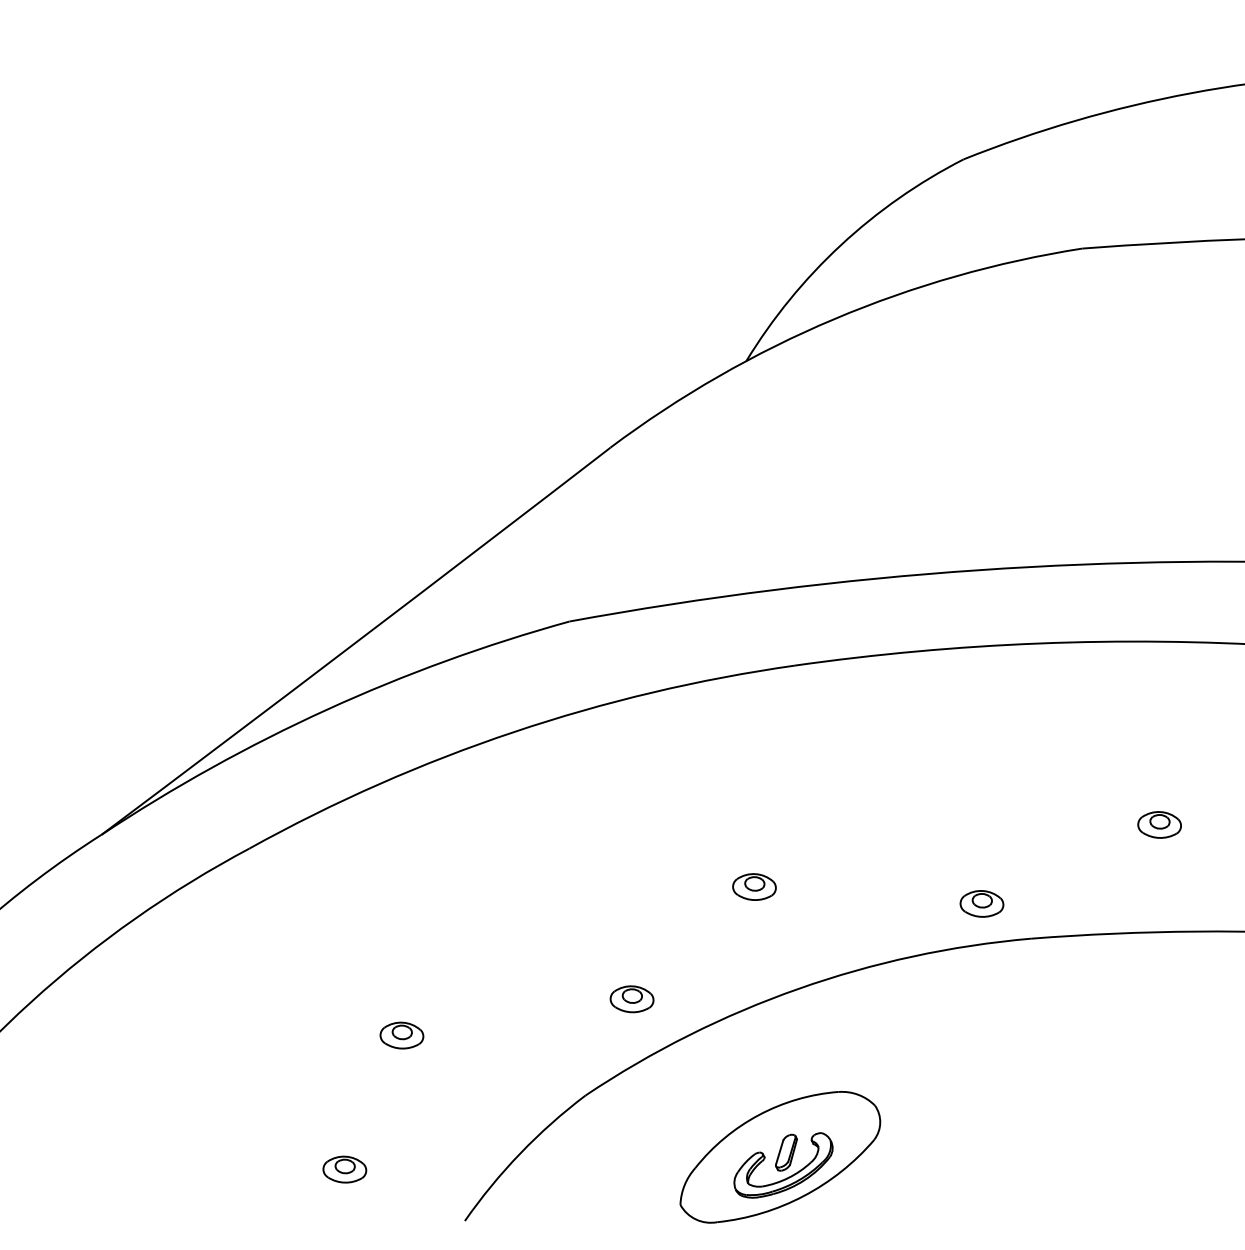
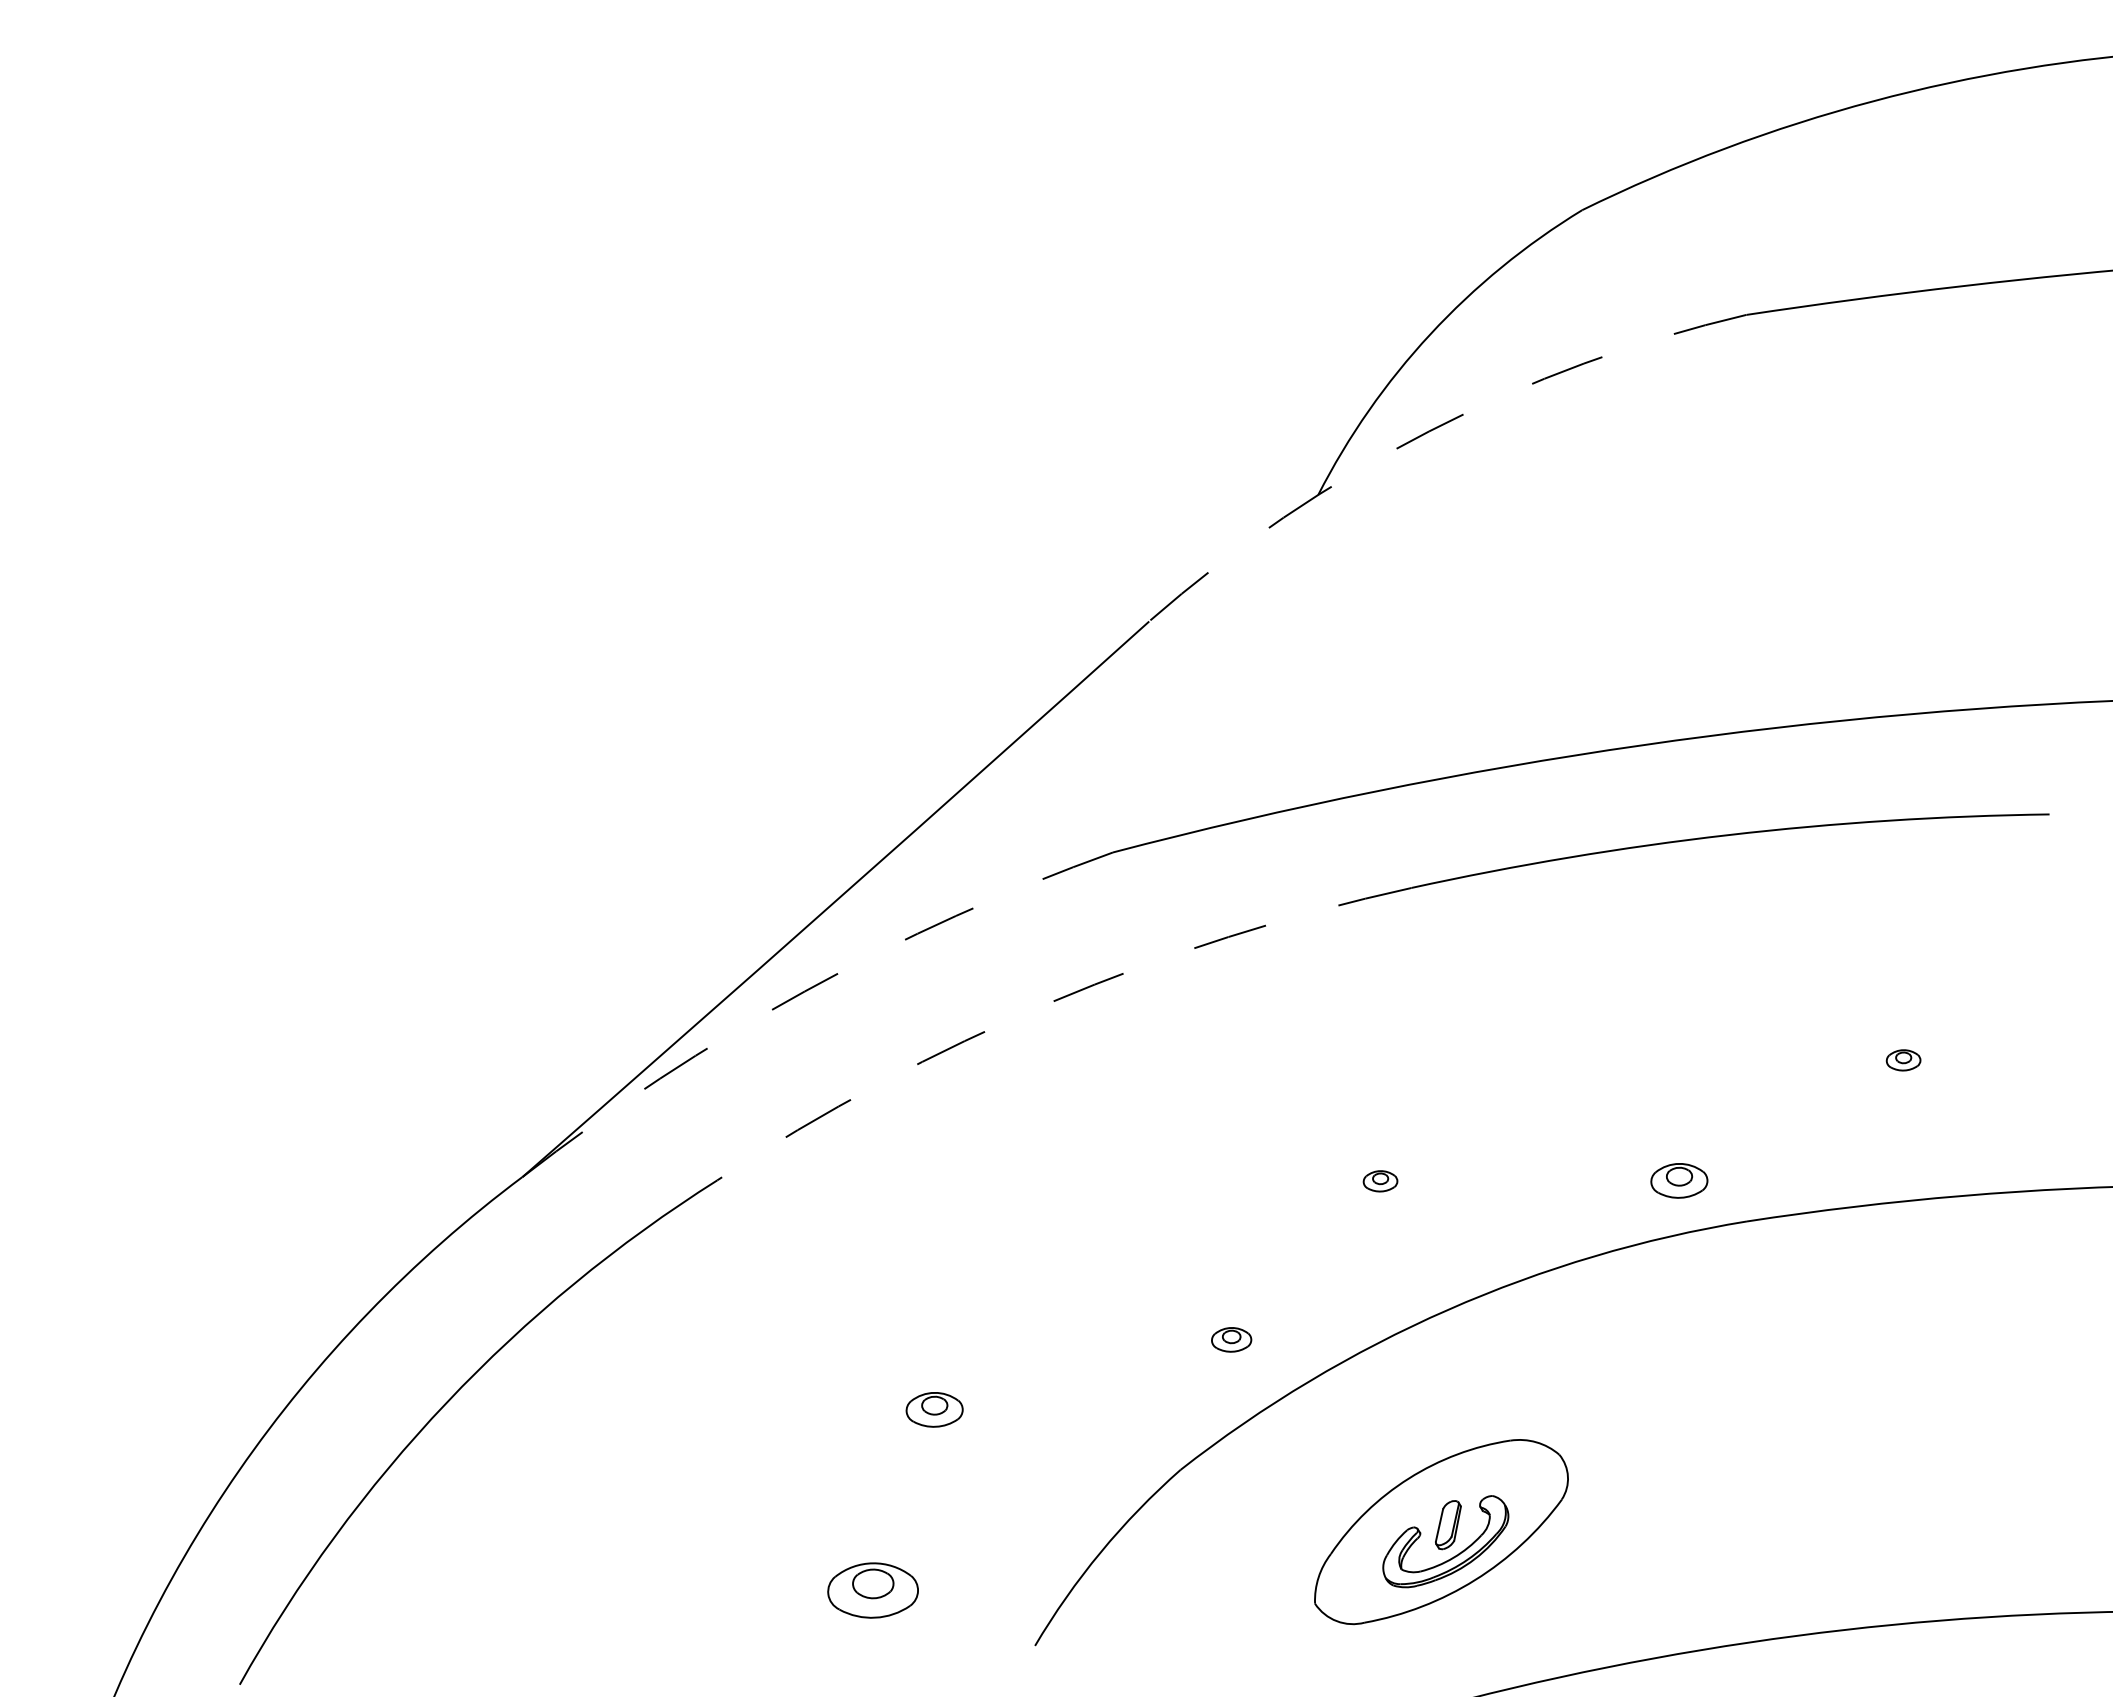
arc: (834, 319) -> (1429, 431), solid -> dashed
arc: (326, 709) -> (804, 991), solid -> dashed
arc: (514, 732) -> (1051, 1002), solid -> dashed
part: (1159, 825) -> (1903, 1060), size x0.6
part: (754, 887) -> (1380, 1181), size x0.6
part: (631, 999) -> (1231, 1339), size x0.7
part: (345, 1169) -> (873, 1590), size x1.6

